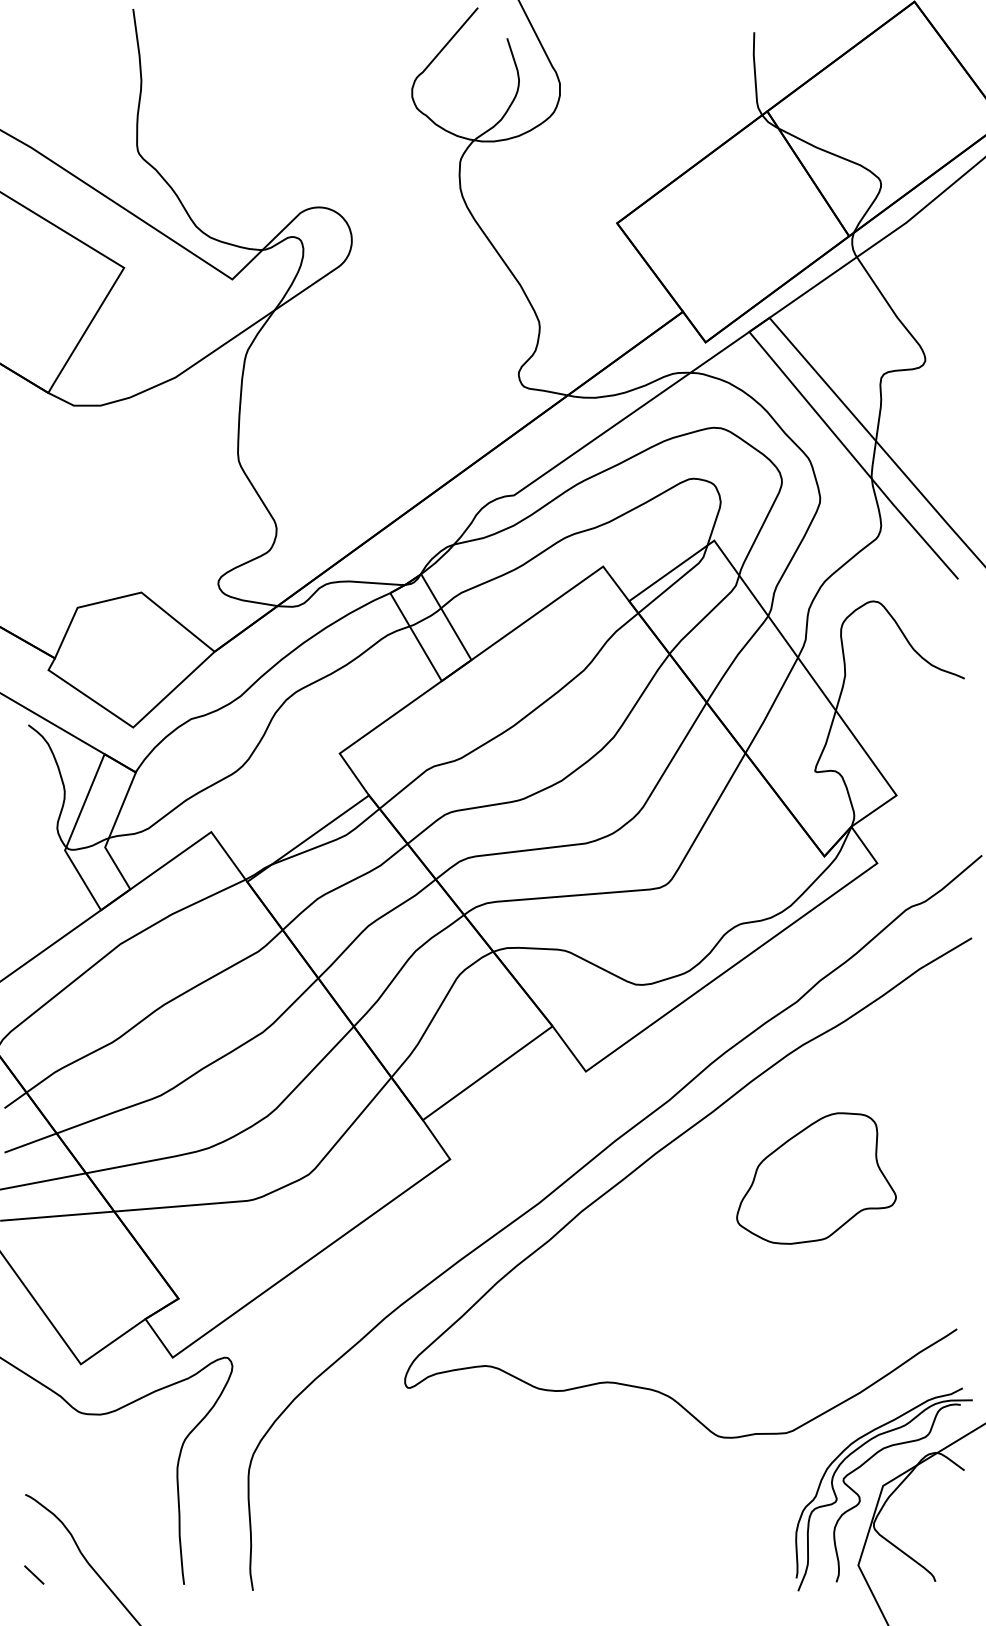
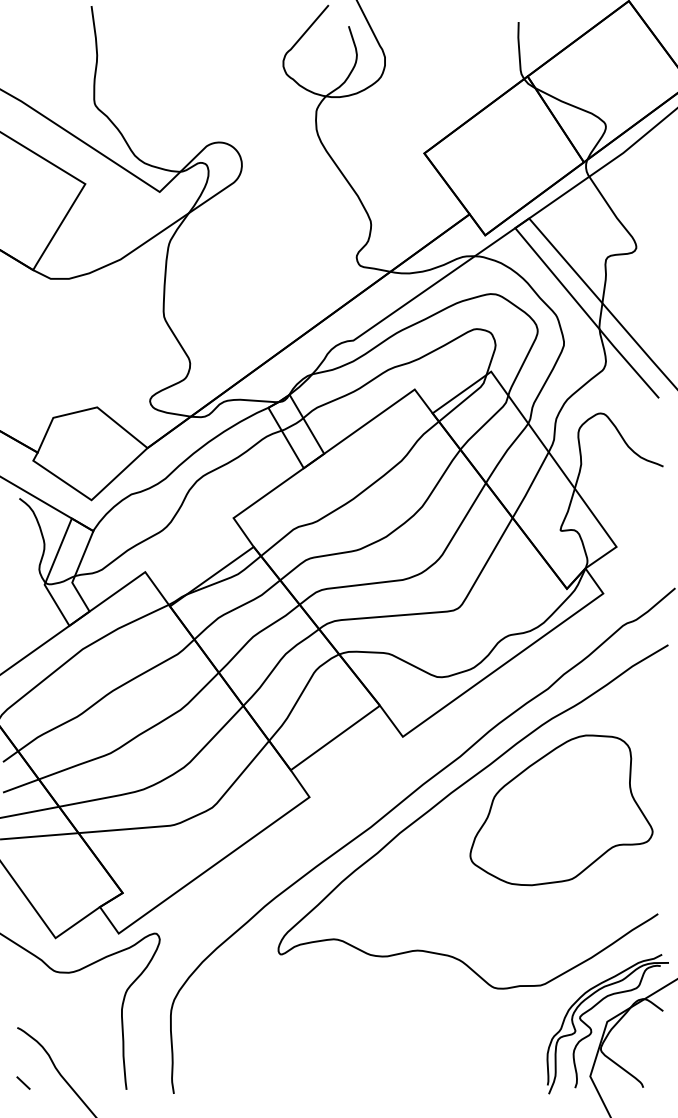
part: (816, 1178) -> (561, 810), size x1.67

